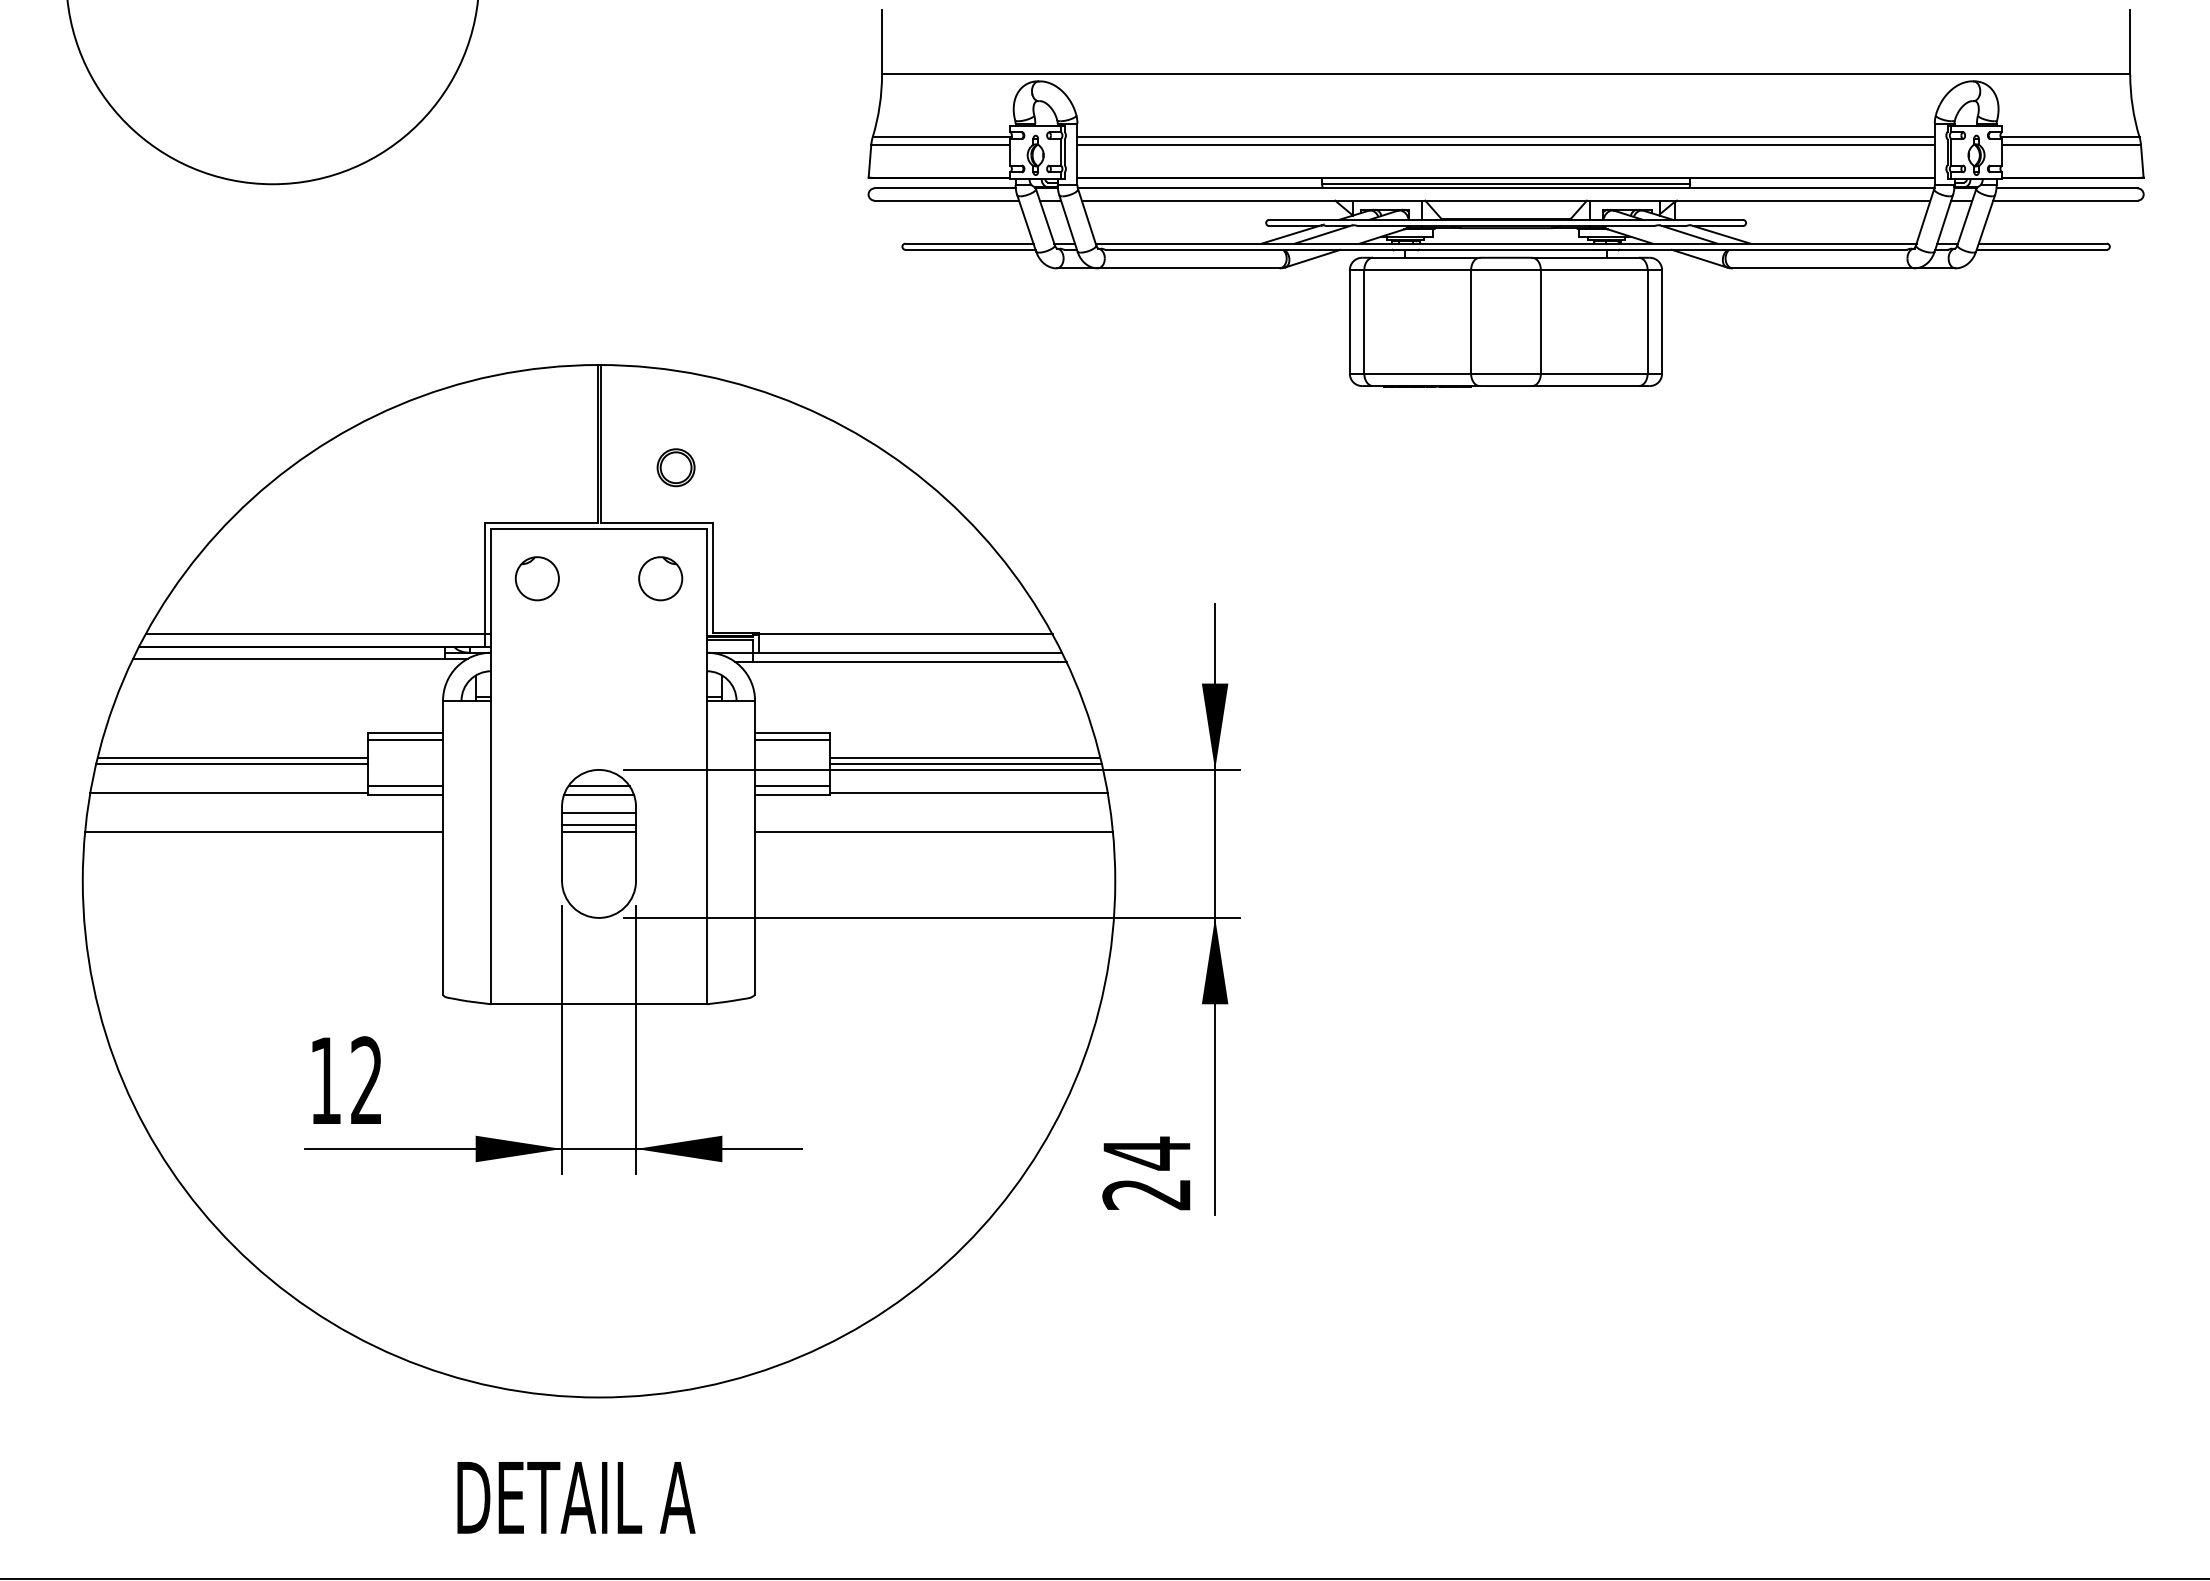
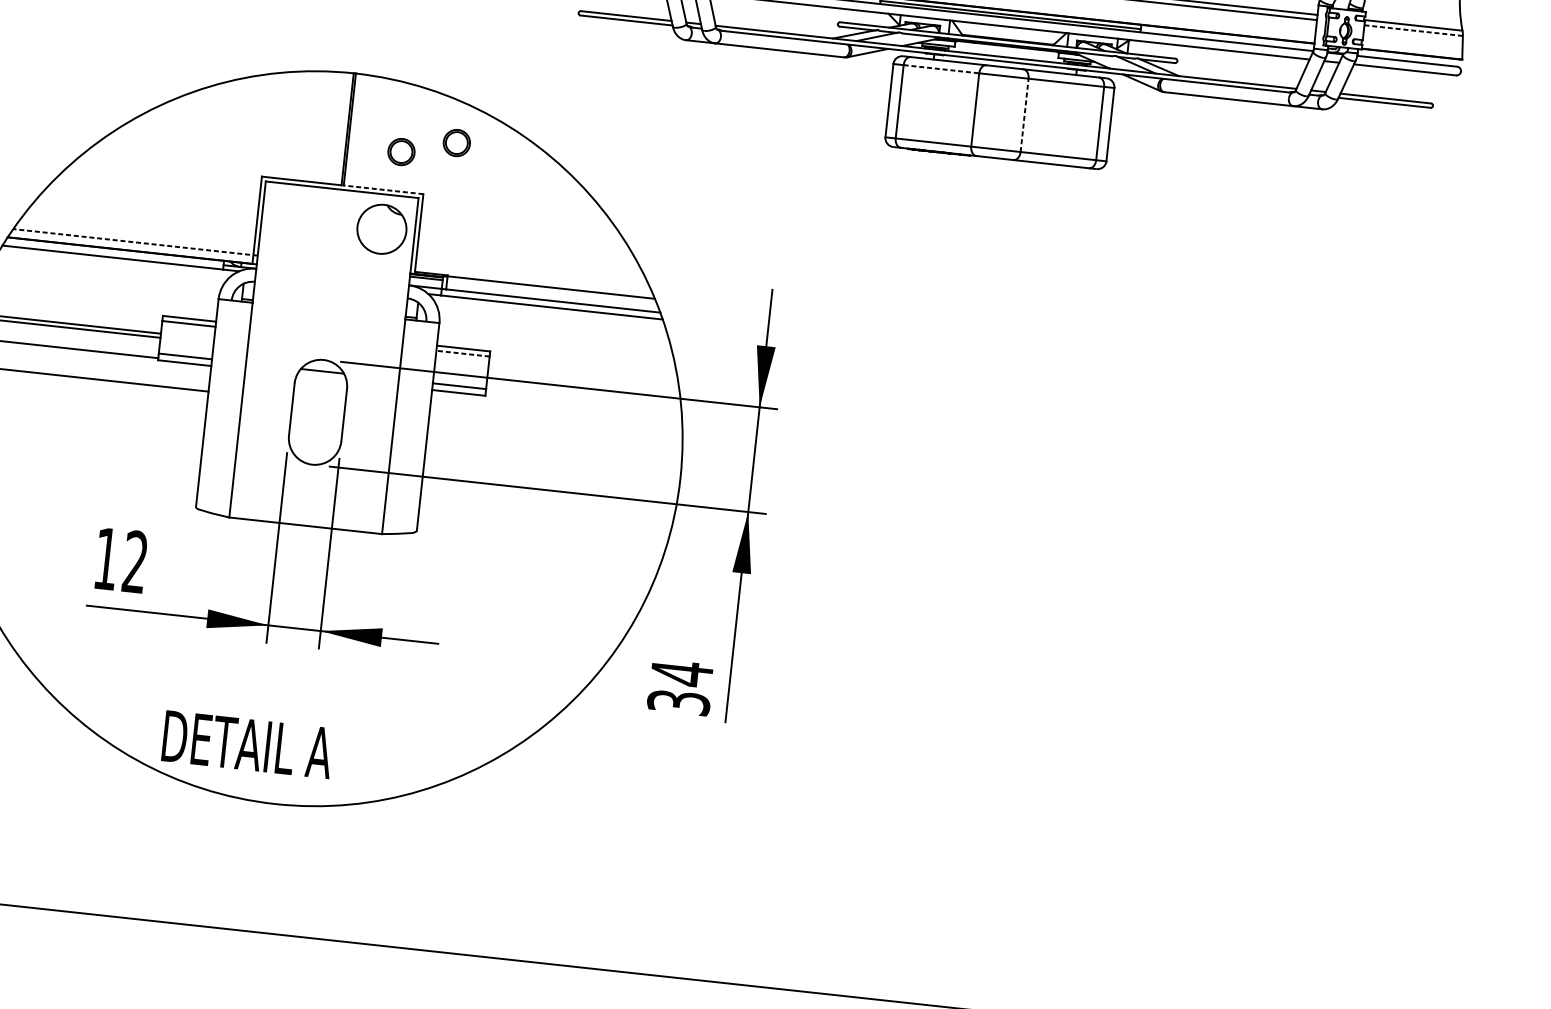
line: (2071, 144) -> (1413, 30), solid -> dashed
line: (1418, 270) -> (941, 69), solid -> dashed
line: (1540, 321) -> (1024, 115), solid -> dashed
part: (751, 446) -> (456, 142), added
line: (656, 523) -> (383, 190), solid -> dashed
part: (536, 578) -> (294, 219), removed
part: (660, 578) -> (381, 229), size x1.6
line: (318, 634) -> (135, 242), solid -> dashed
line: (792, 740) -> (462, 354), solid -> dashed
line: (965, 757) -> (583, 379), removed
line: (965, 763) -> (583, 383), removed
line: (968, 792) -> (583, 404), removed
line: (598, 795) -> (321, 378), removed
line: (599, 813) -> (320, 390), removed
line: (599, 825) -> (319, 399), removed
line: (599, 831) -> (319, 403), removed
line: (933, 831) -> (555, 429), removed
text: (1146, 1194) -> (678, 702), 24 -> 34
text: (576, 1497) -> (247, 744), moved

